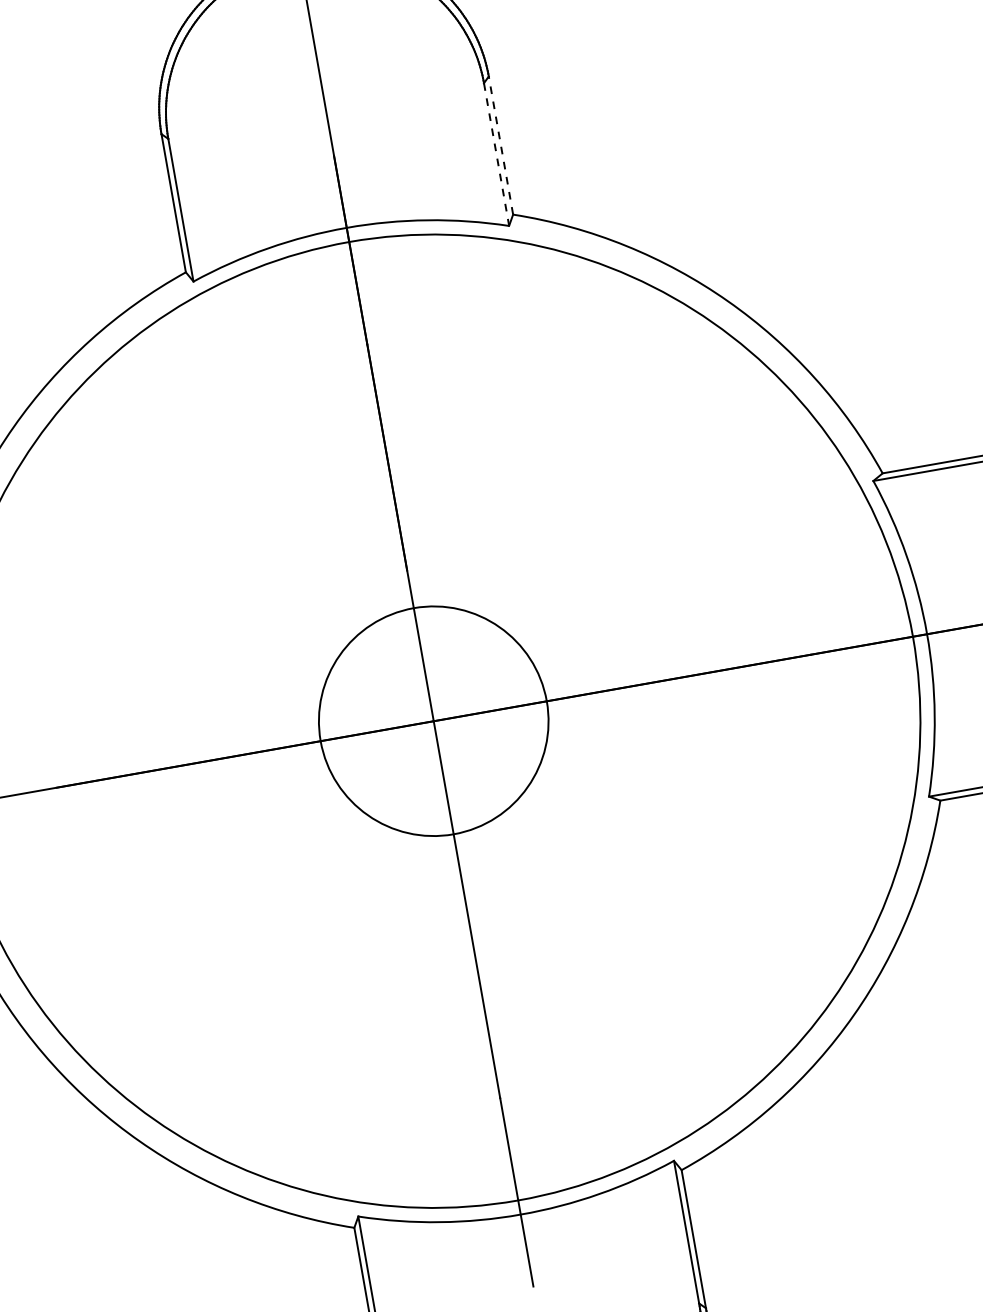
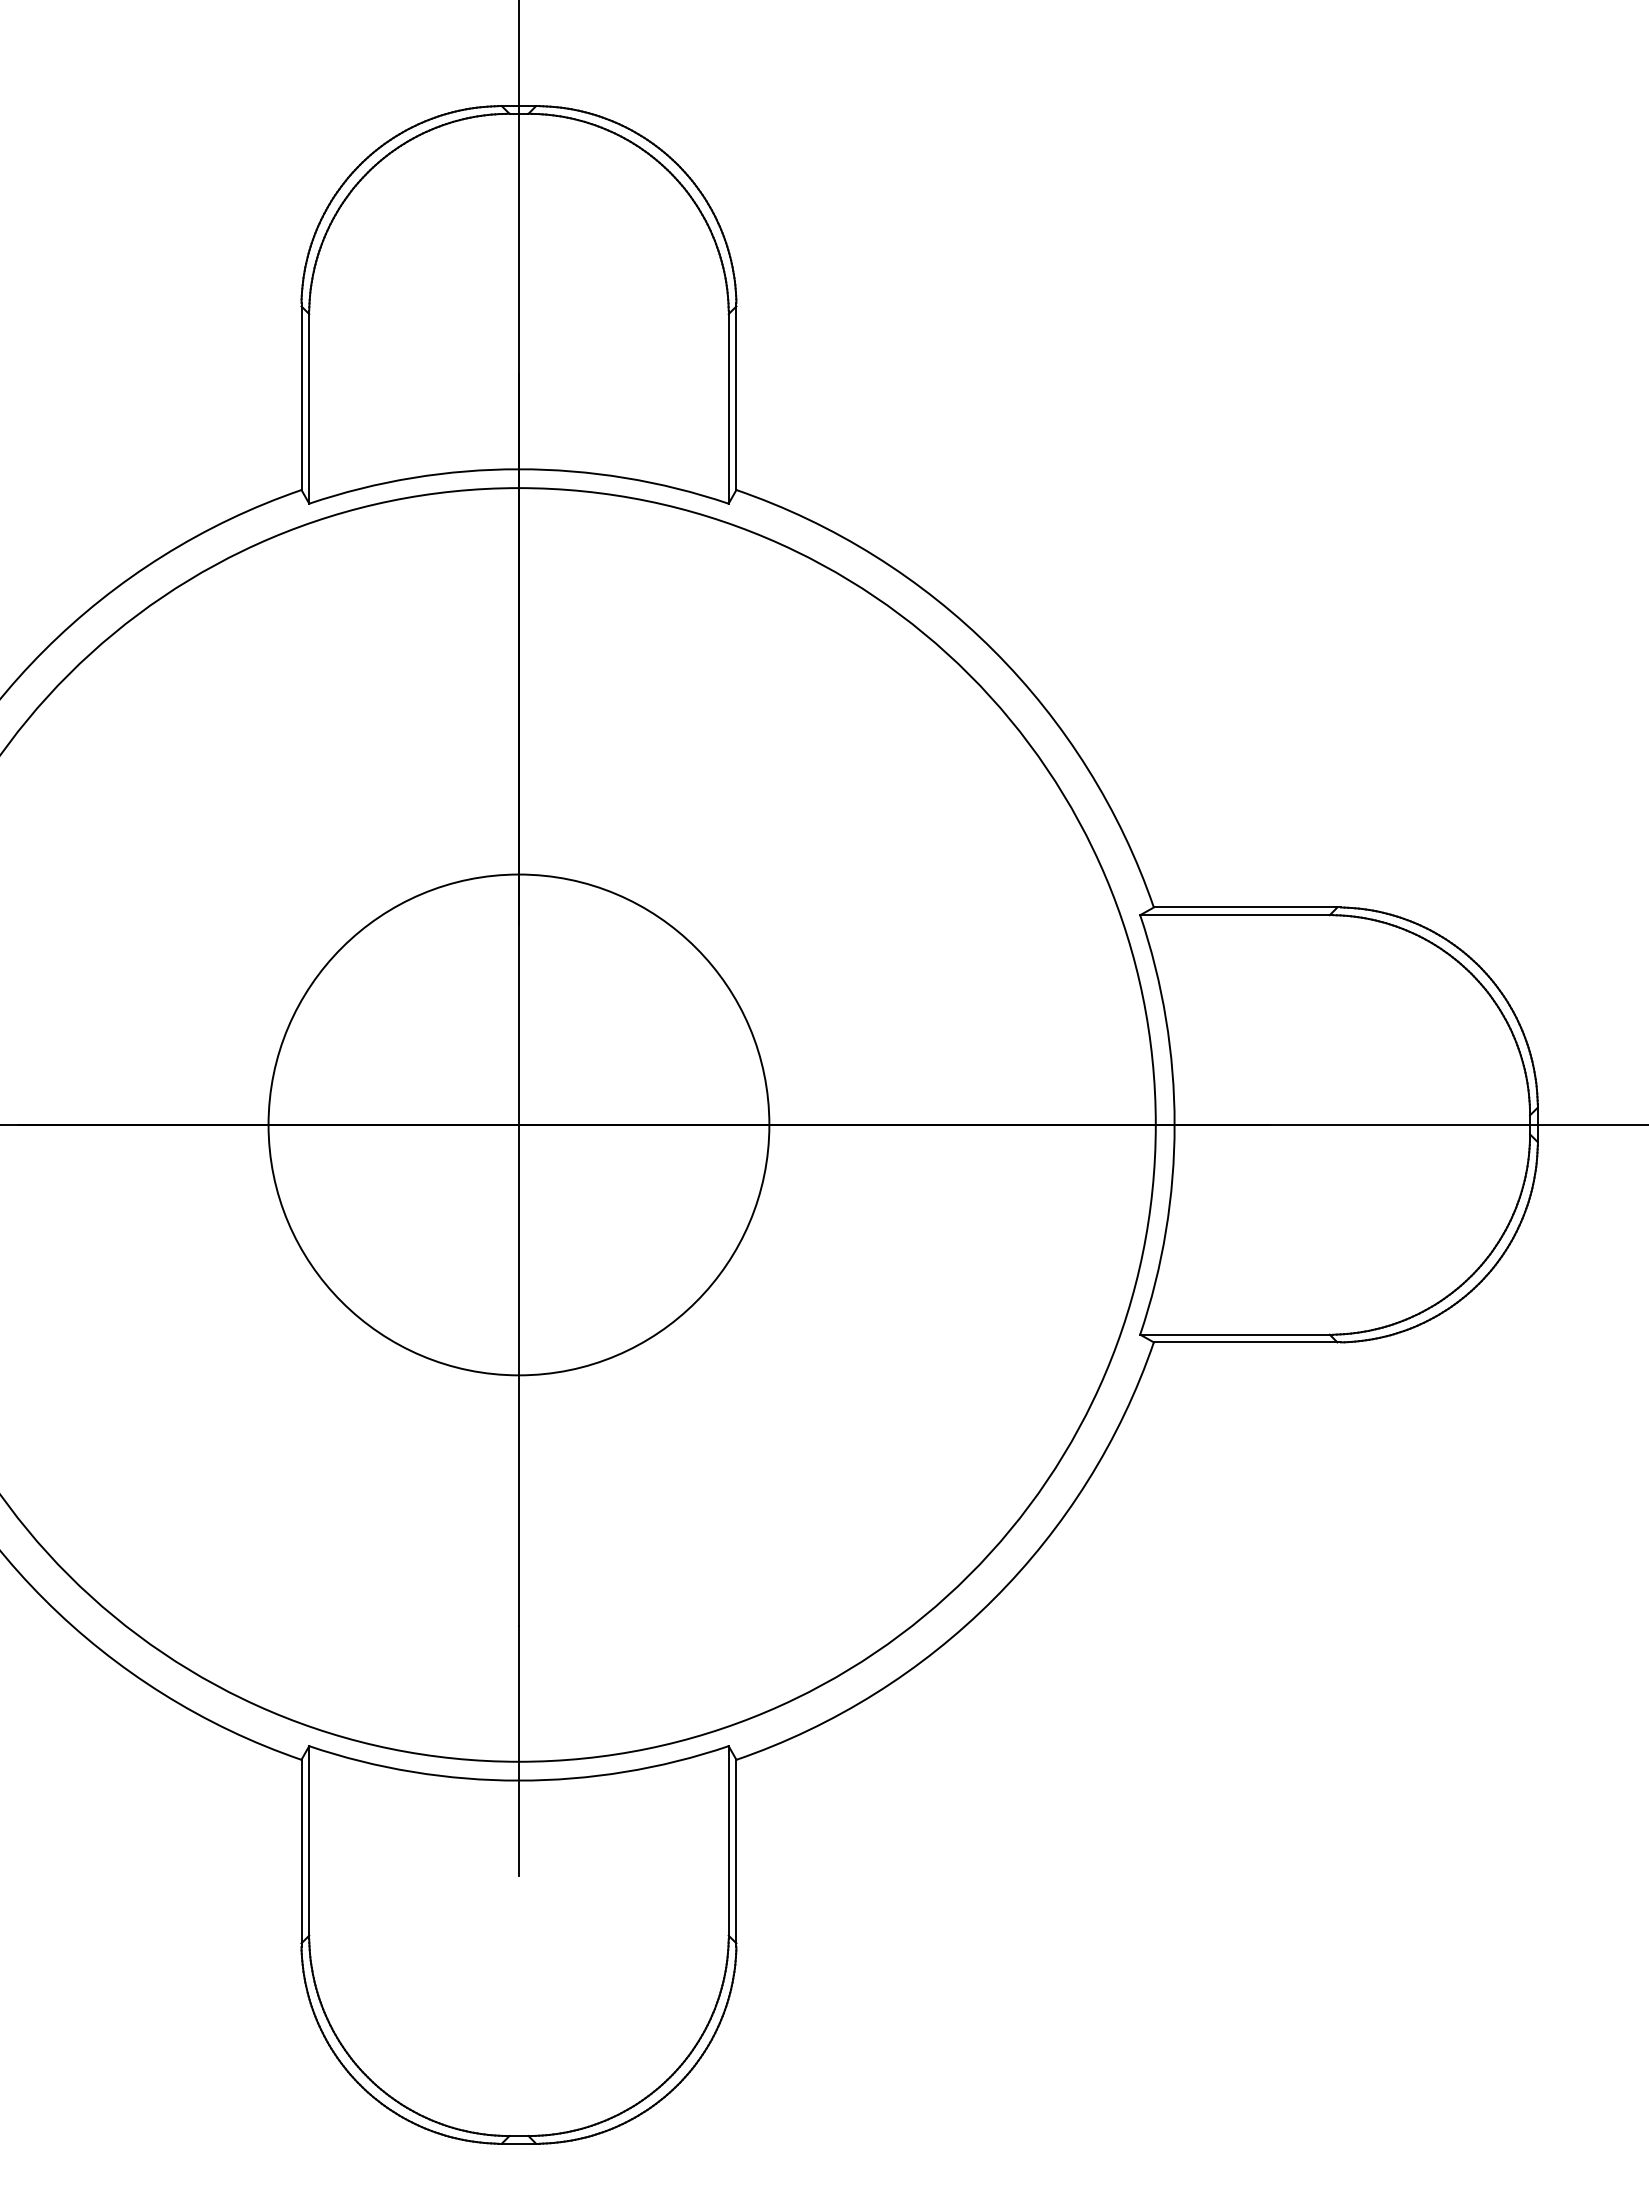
line: (501, 145) -> (736, 398), dashed -> solid
line: (496, 154) -> (728, 408), dashed -> solid
circle: (433, 720) -> (518, 1124), size x1.67

